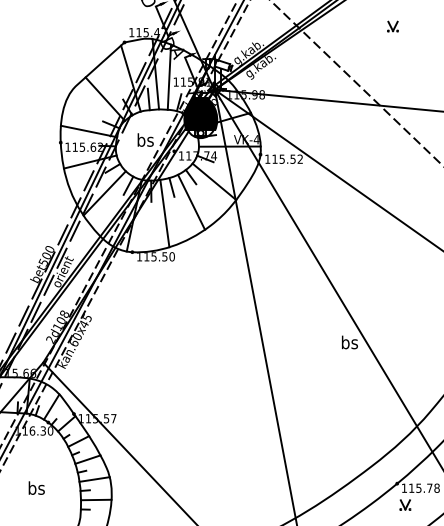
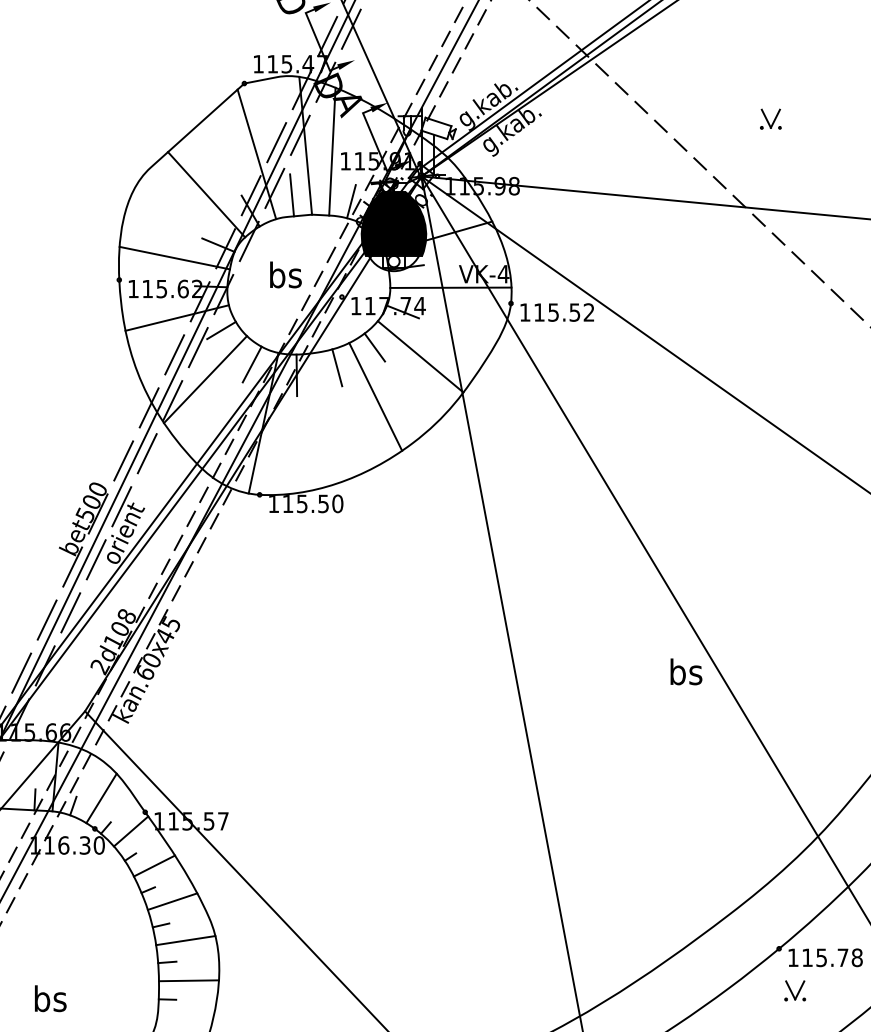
part: (392, 26) -> (769, 118), moved
line: (164, 213) -> (322, 418), removed
text: (36, 487) -> (50, 997), moved

